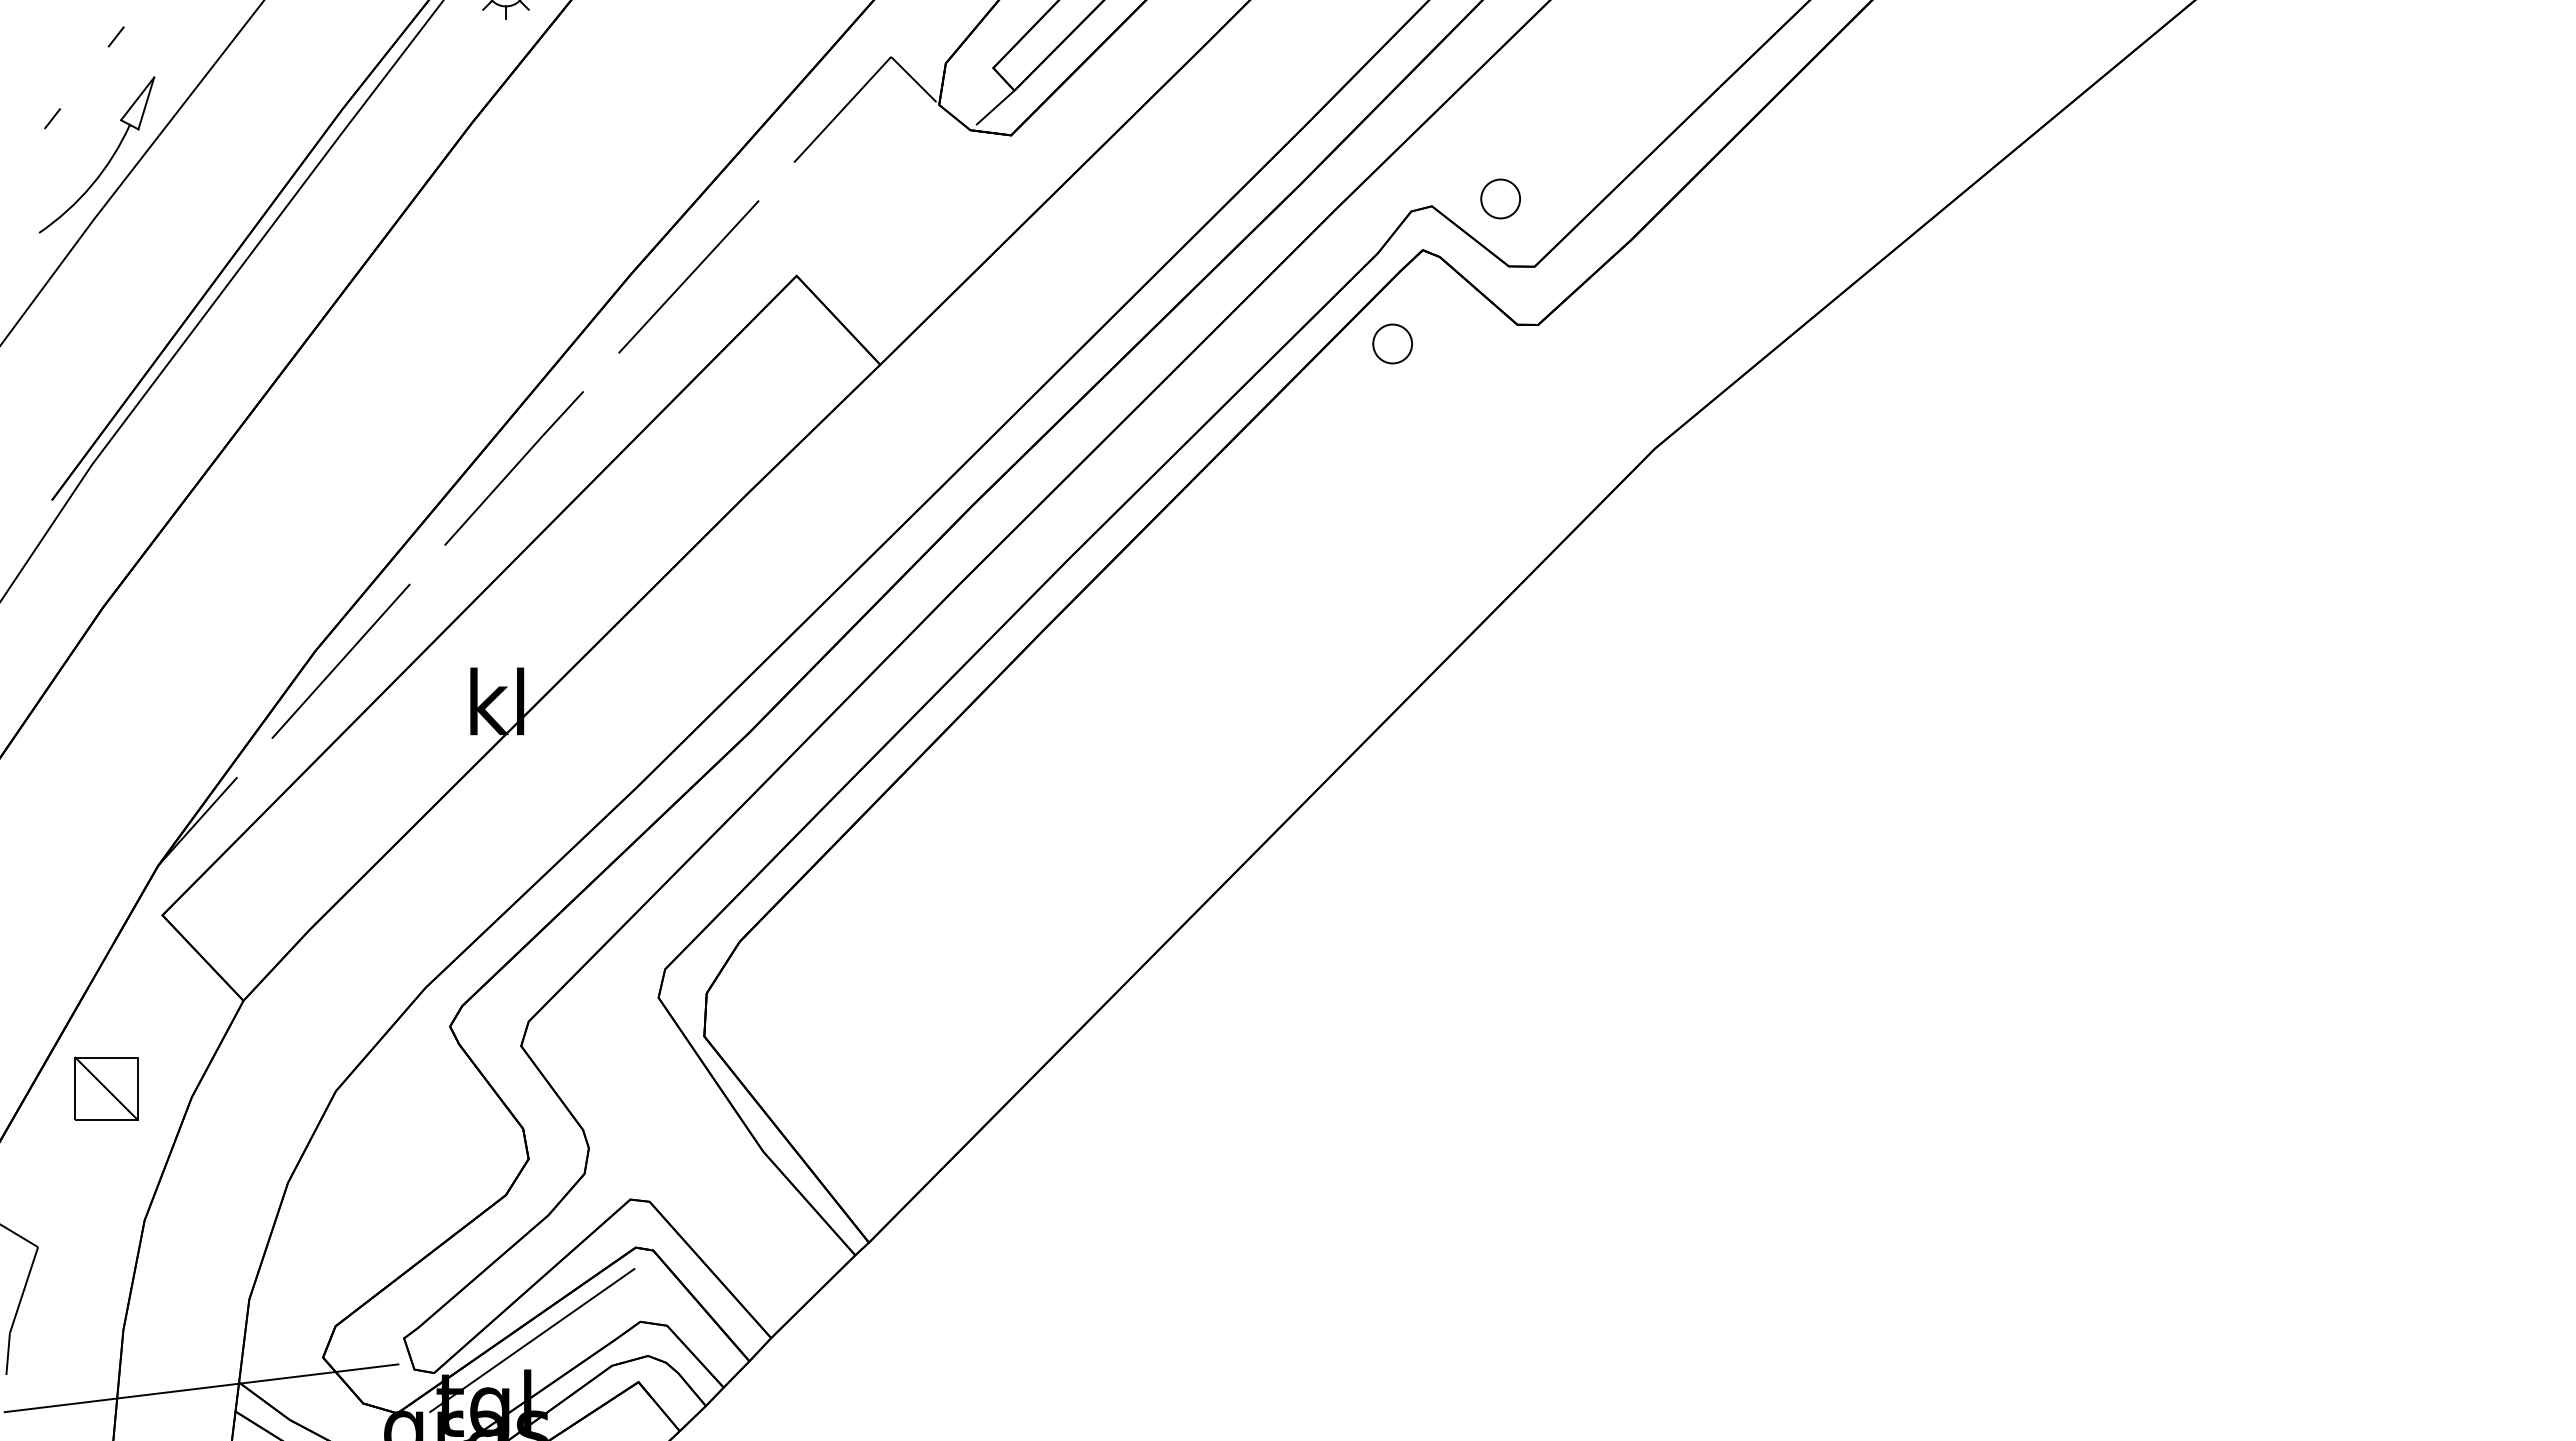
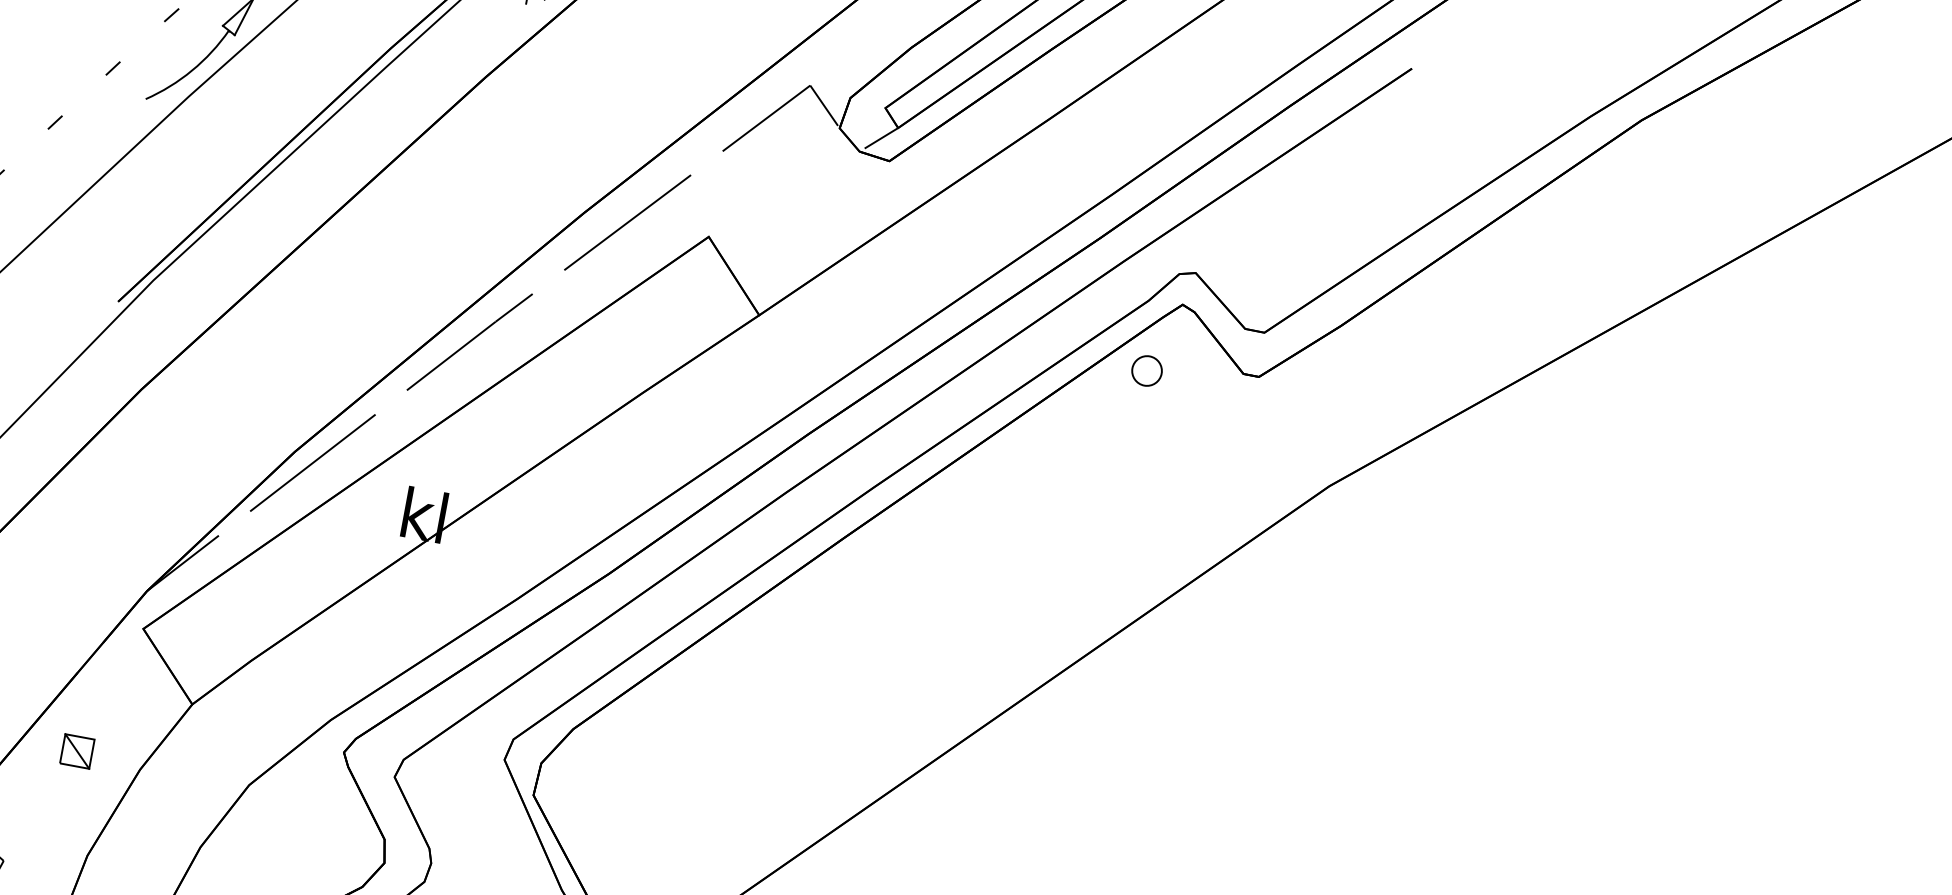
part: (1500, 198) -> (1248, 276), removed
part: (106, 1088) -> (77, 751), size x0.62

